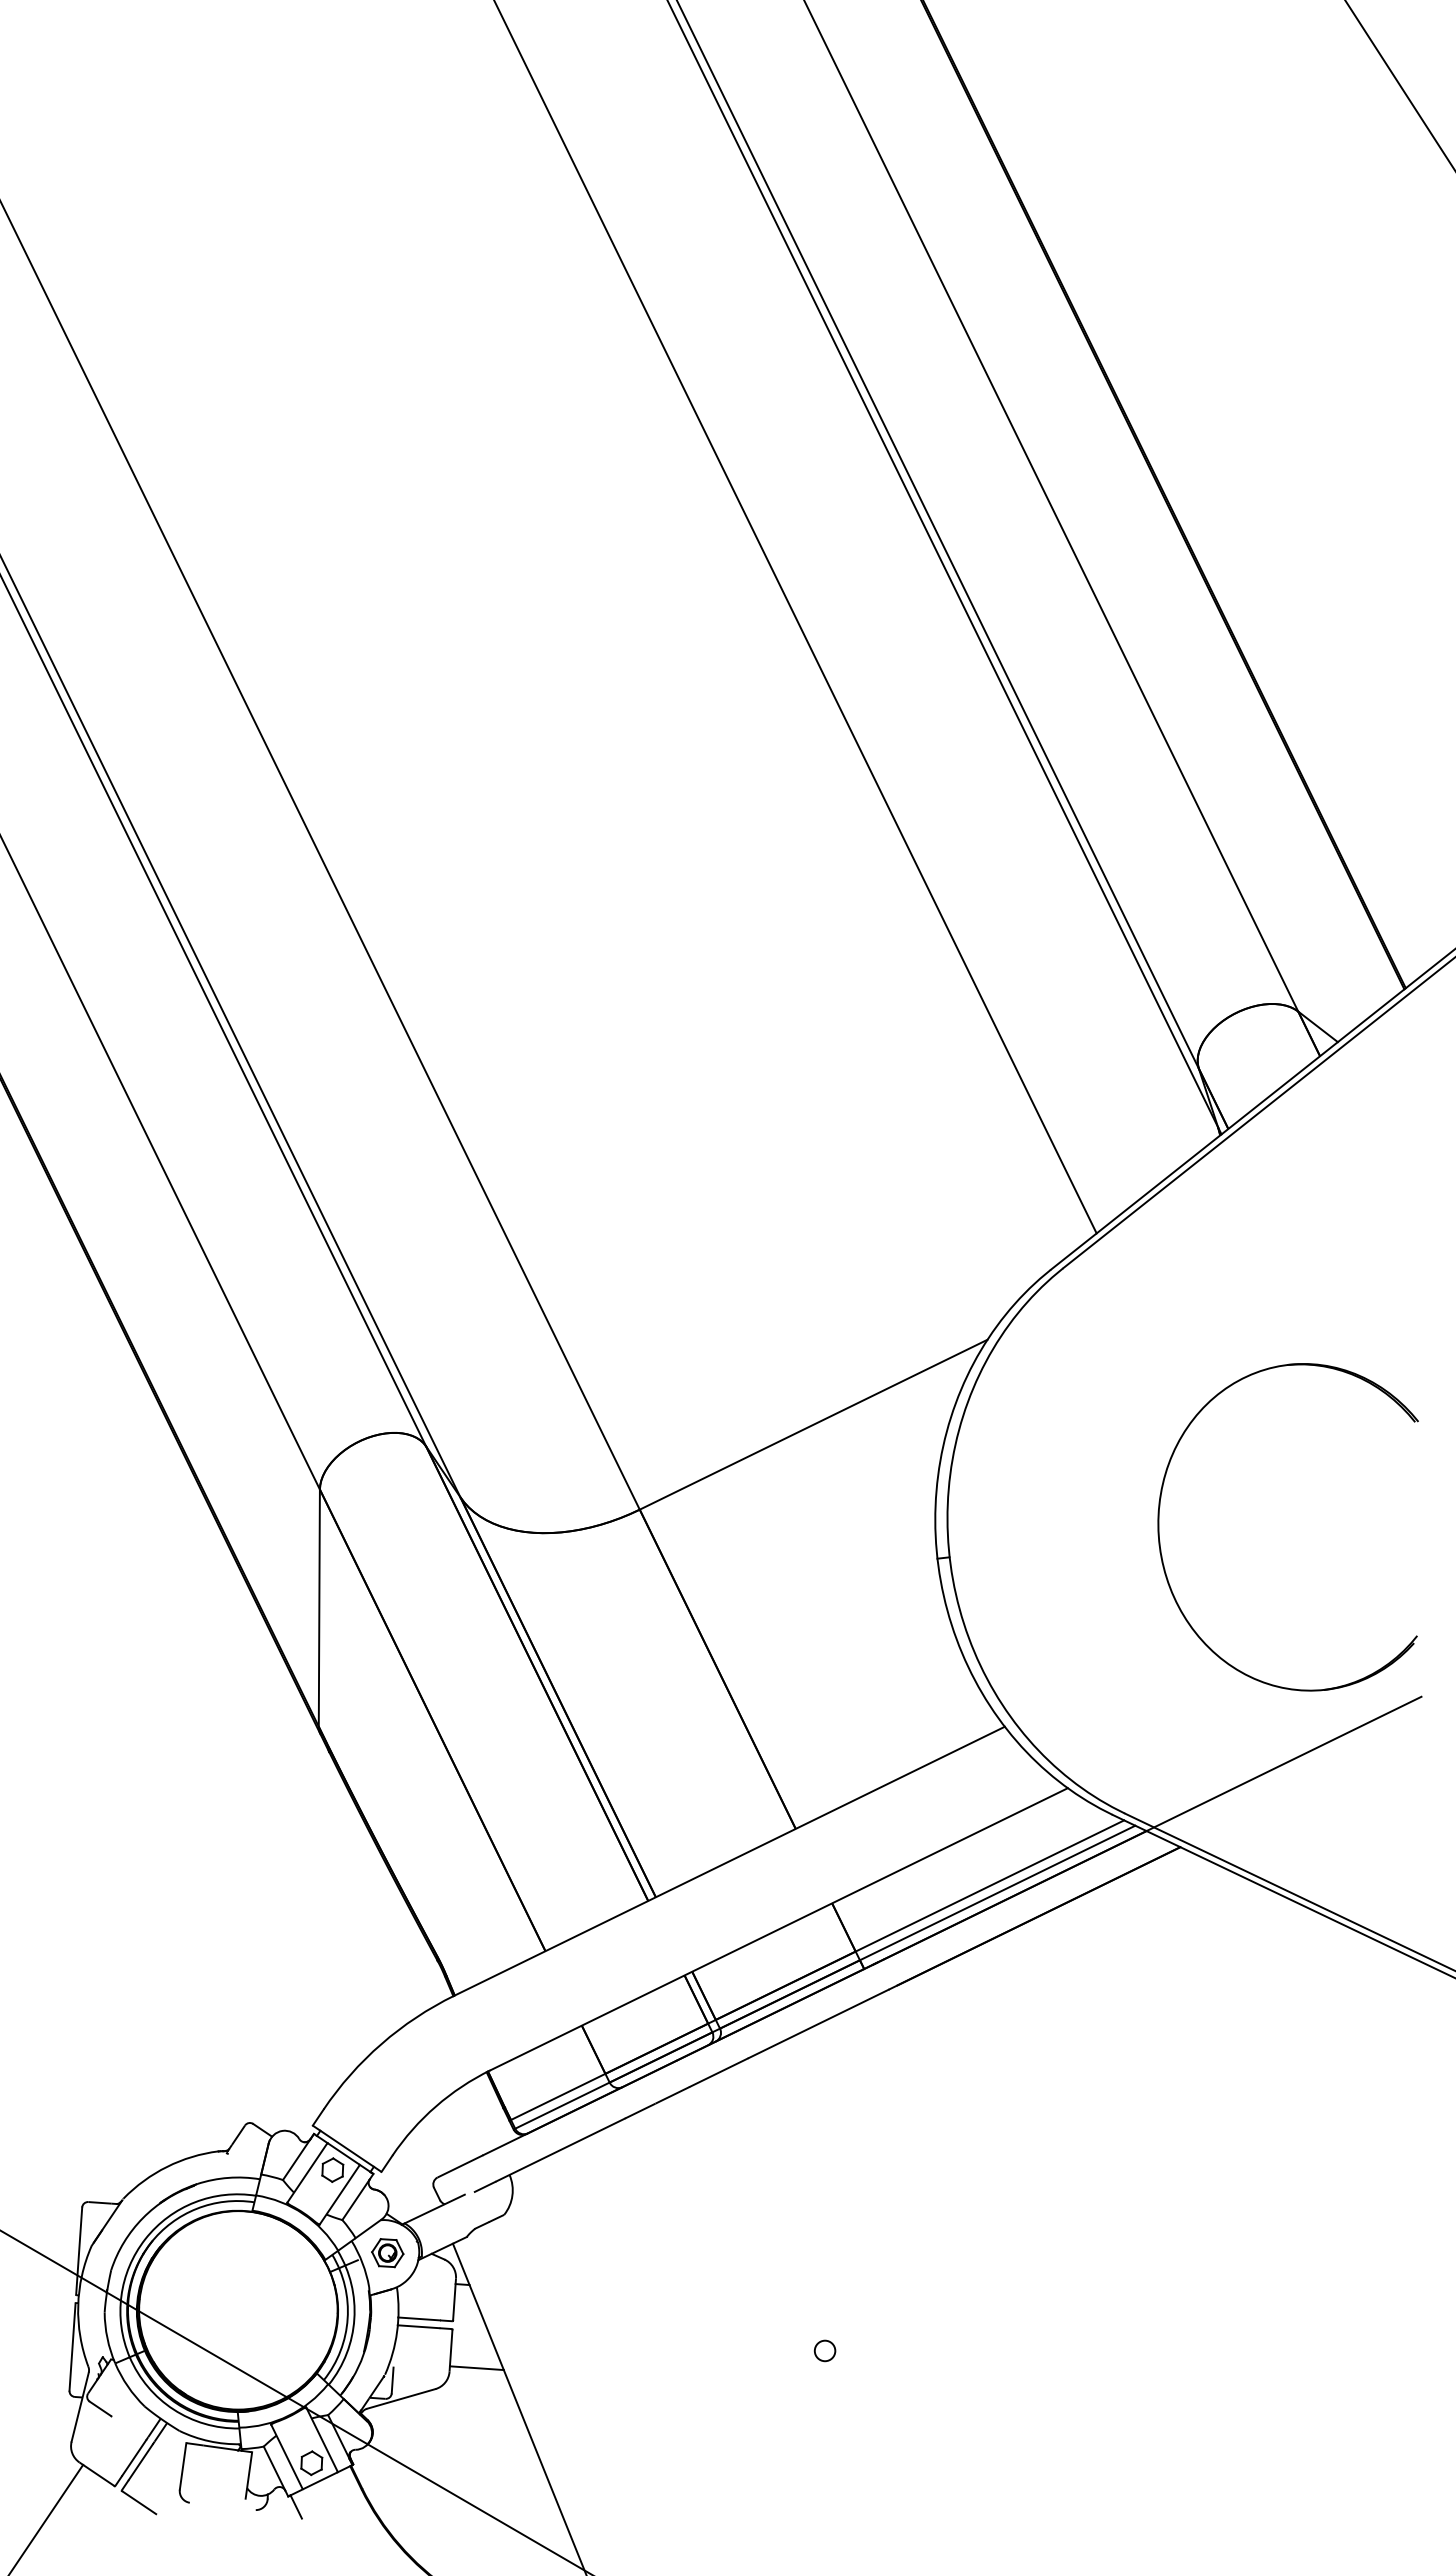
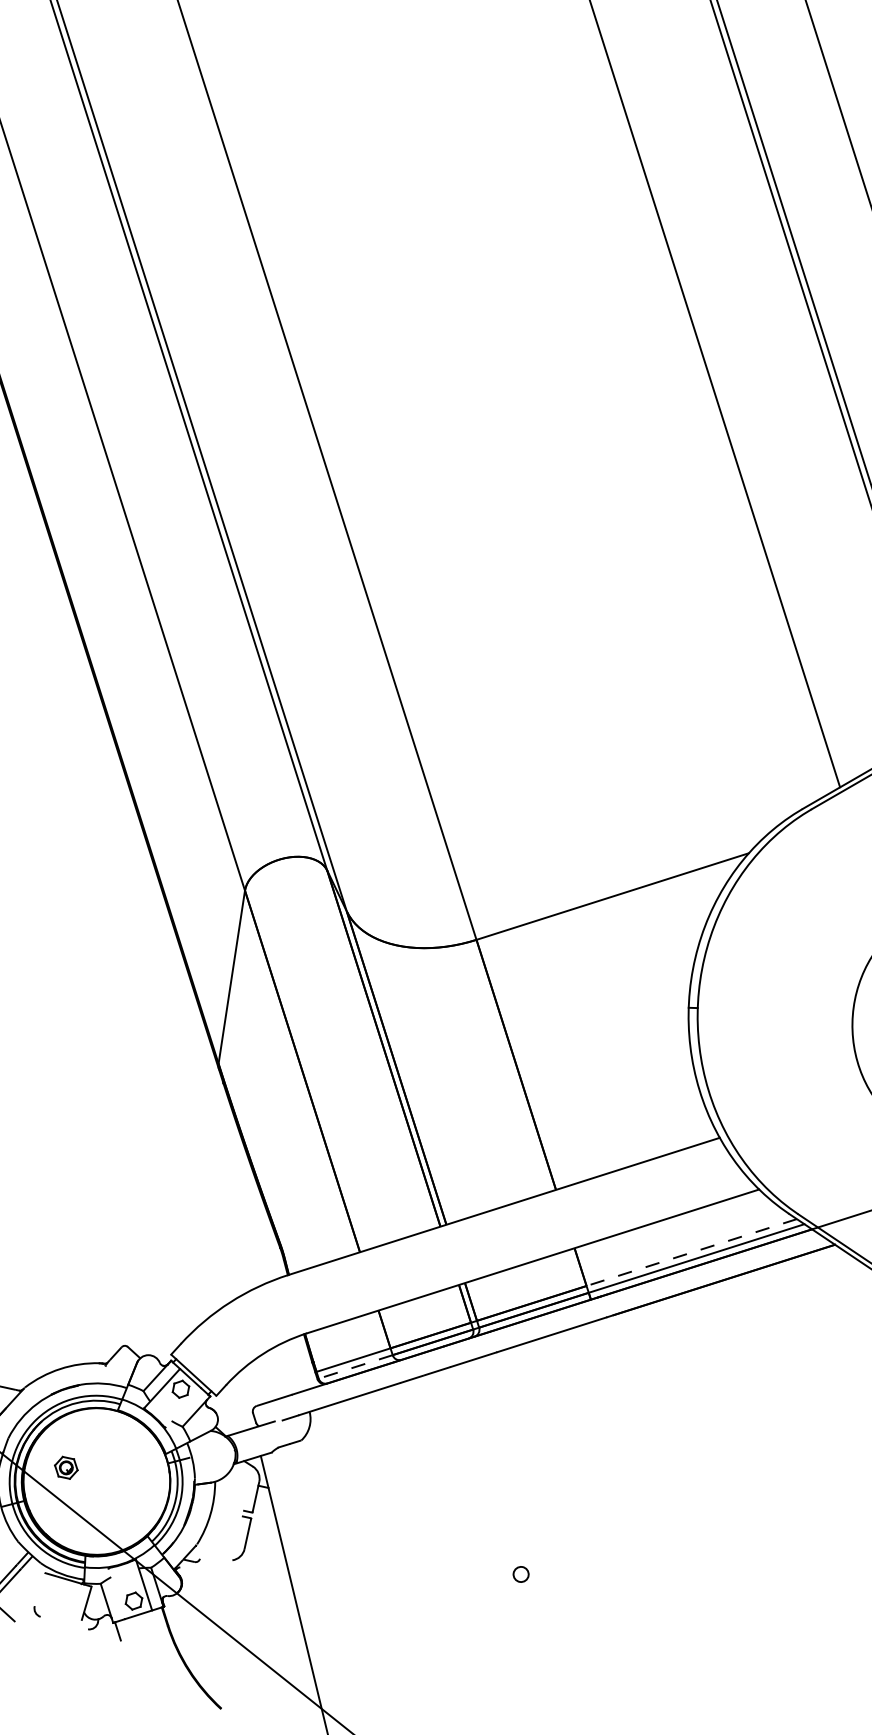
line: (989, 1886) -> (691, 1252), solid -> dashed
line: (562, 2105) -> (355, 1366), solid -> dashed
line: (339, 2194) -> (183, 1407), removed
part: (387, 2253) -> (66, 1468), moved
line: (419, 2318) -> (228, 1507), removed
line: (418, 2326) -> (226, 1512), removed
line: (476, 2368) -> (264, 1549), removed
line: (392, 2380) -> (201, 1549), removed
line: (400, 2398) -> (205, 1563), removed
line: (286, 2456) -> (116, 1593), removed
line: (182, 2466) -> (39, 1589), removed

